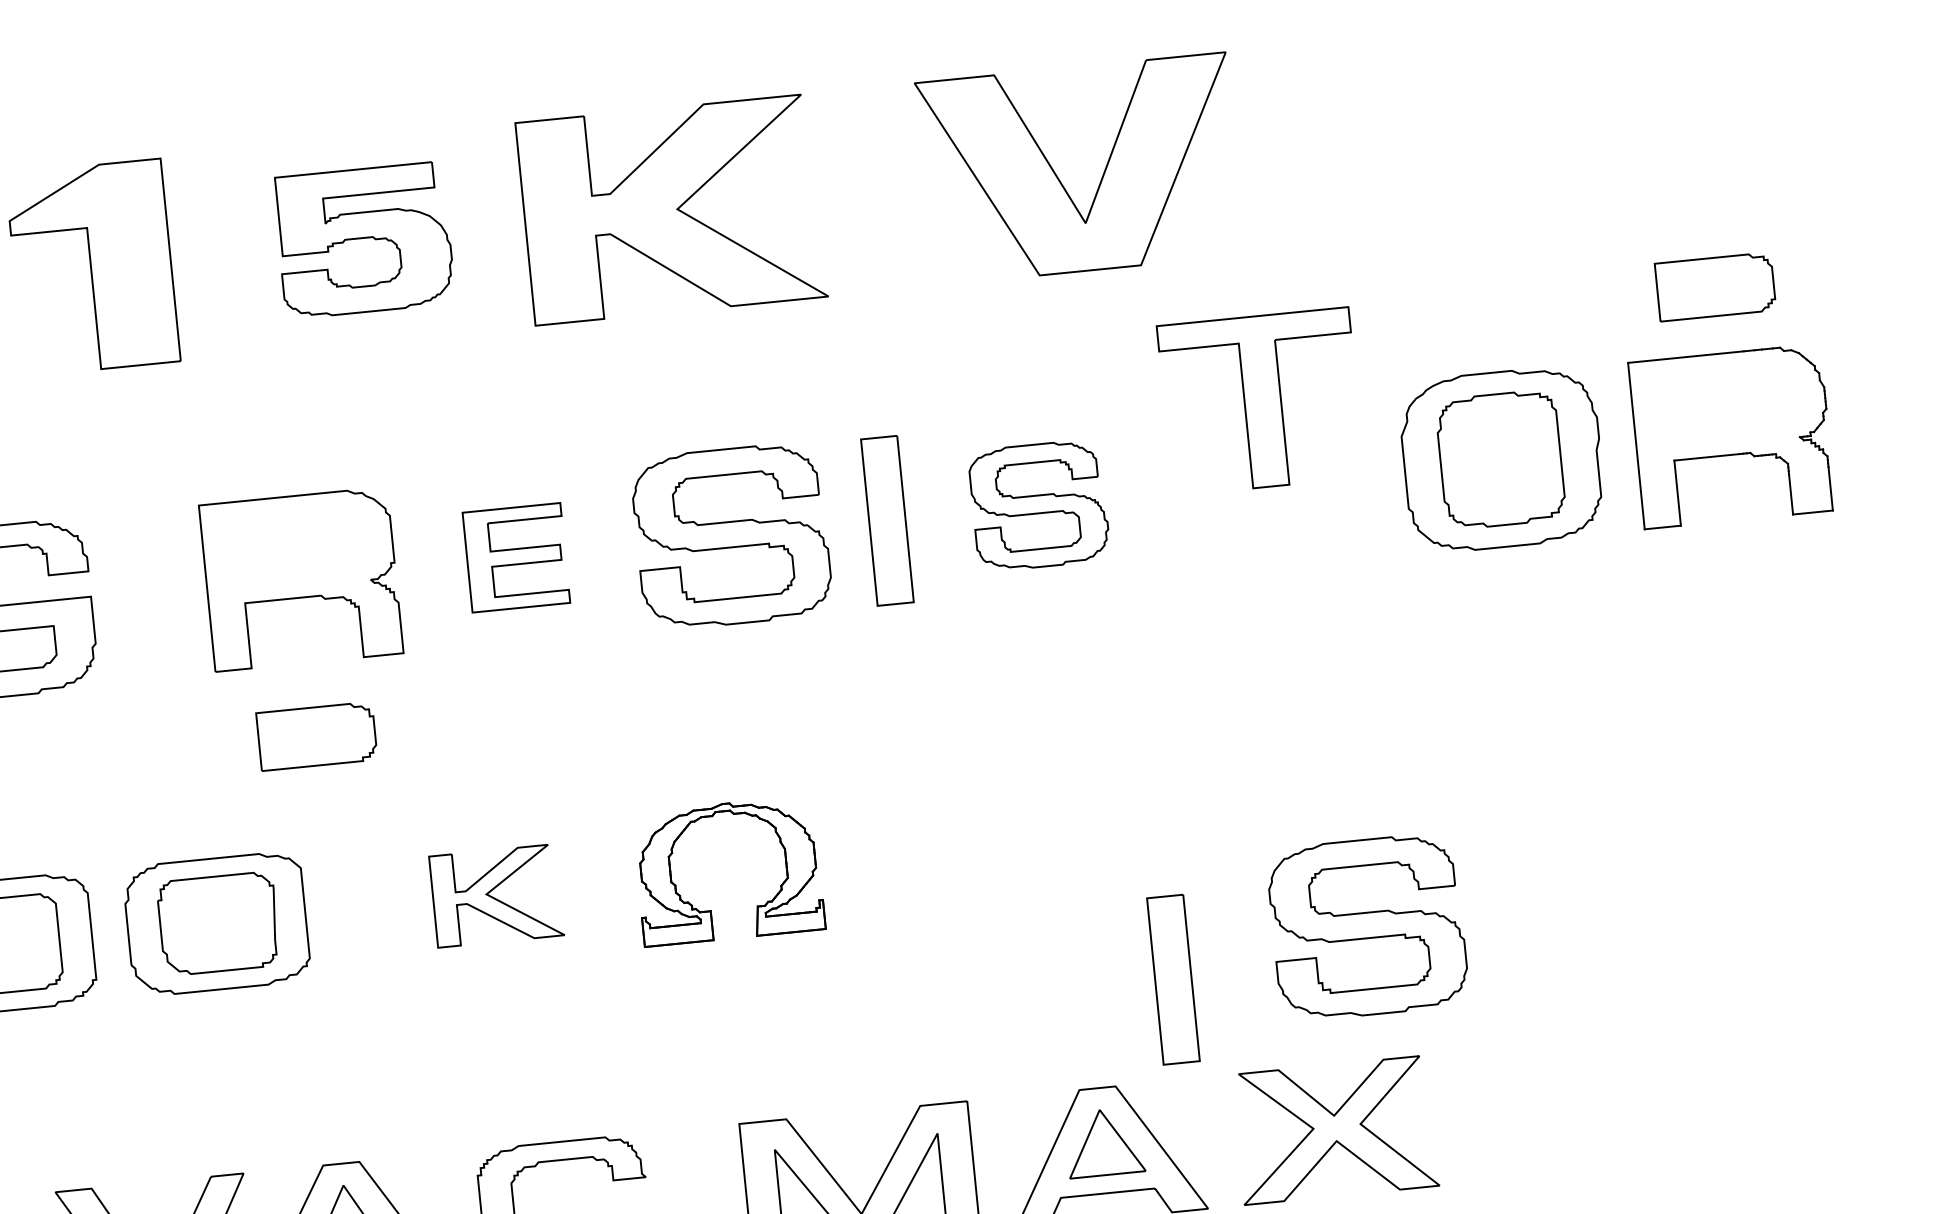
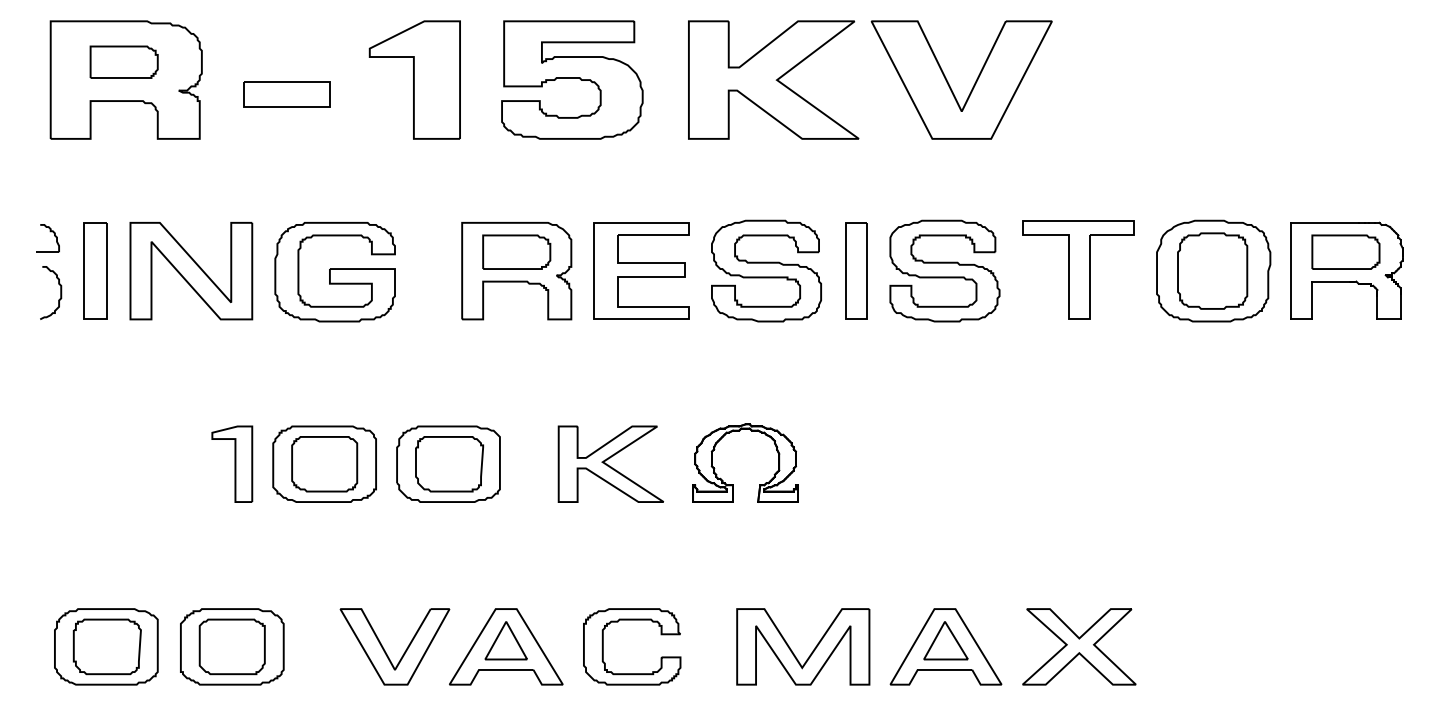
part: (1061, 180) -> (950, 85), moved
part: (671, 208) -> (773, 79), moved
part: (364, 239) -> (572, 79), size x1.43
part: (1714, 285) -> (1345, 251), moved
part: (1261, 400) -> (1078, 269), moved
part: (1038, 504) -> (944, 270), size x1.43
part: (516, 556) -> (641, 270), size x1.67
part: (316, 735) -> (516, 251), moved
part: (495, 894) -> (610, 463), size x1.43
part: (1367, 926) -> (1109, 531), removed
part: (1172, 978) -> (994, 550), removed

